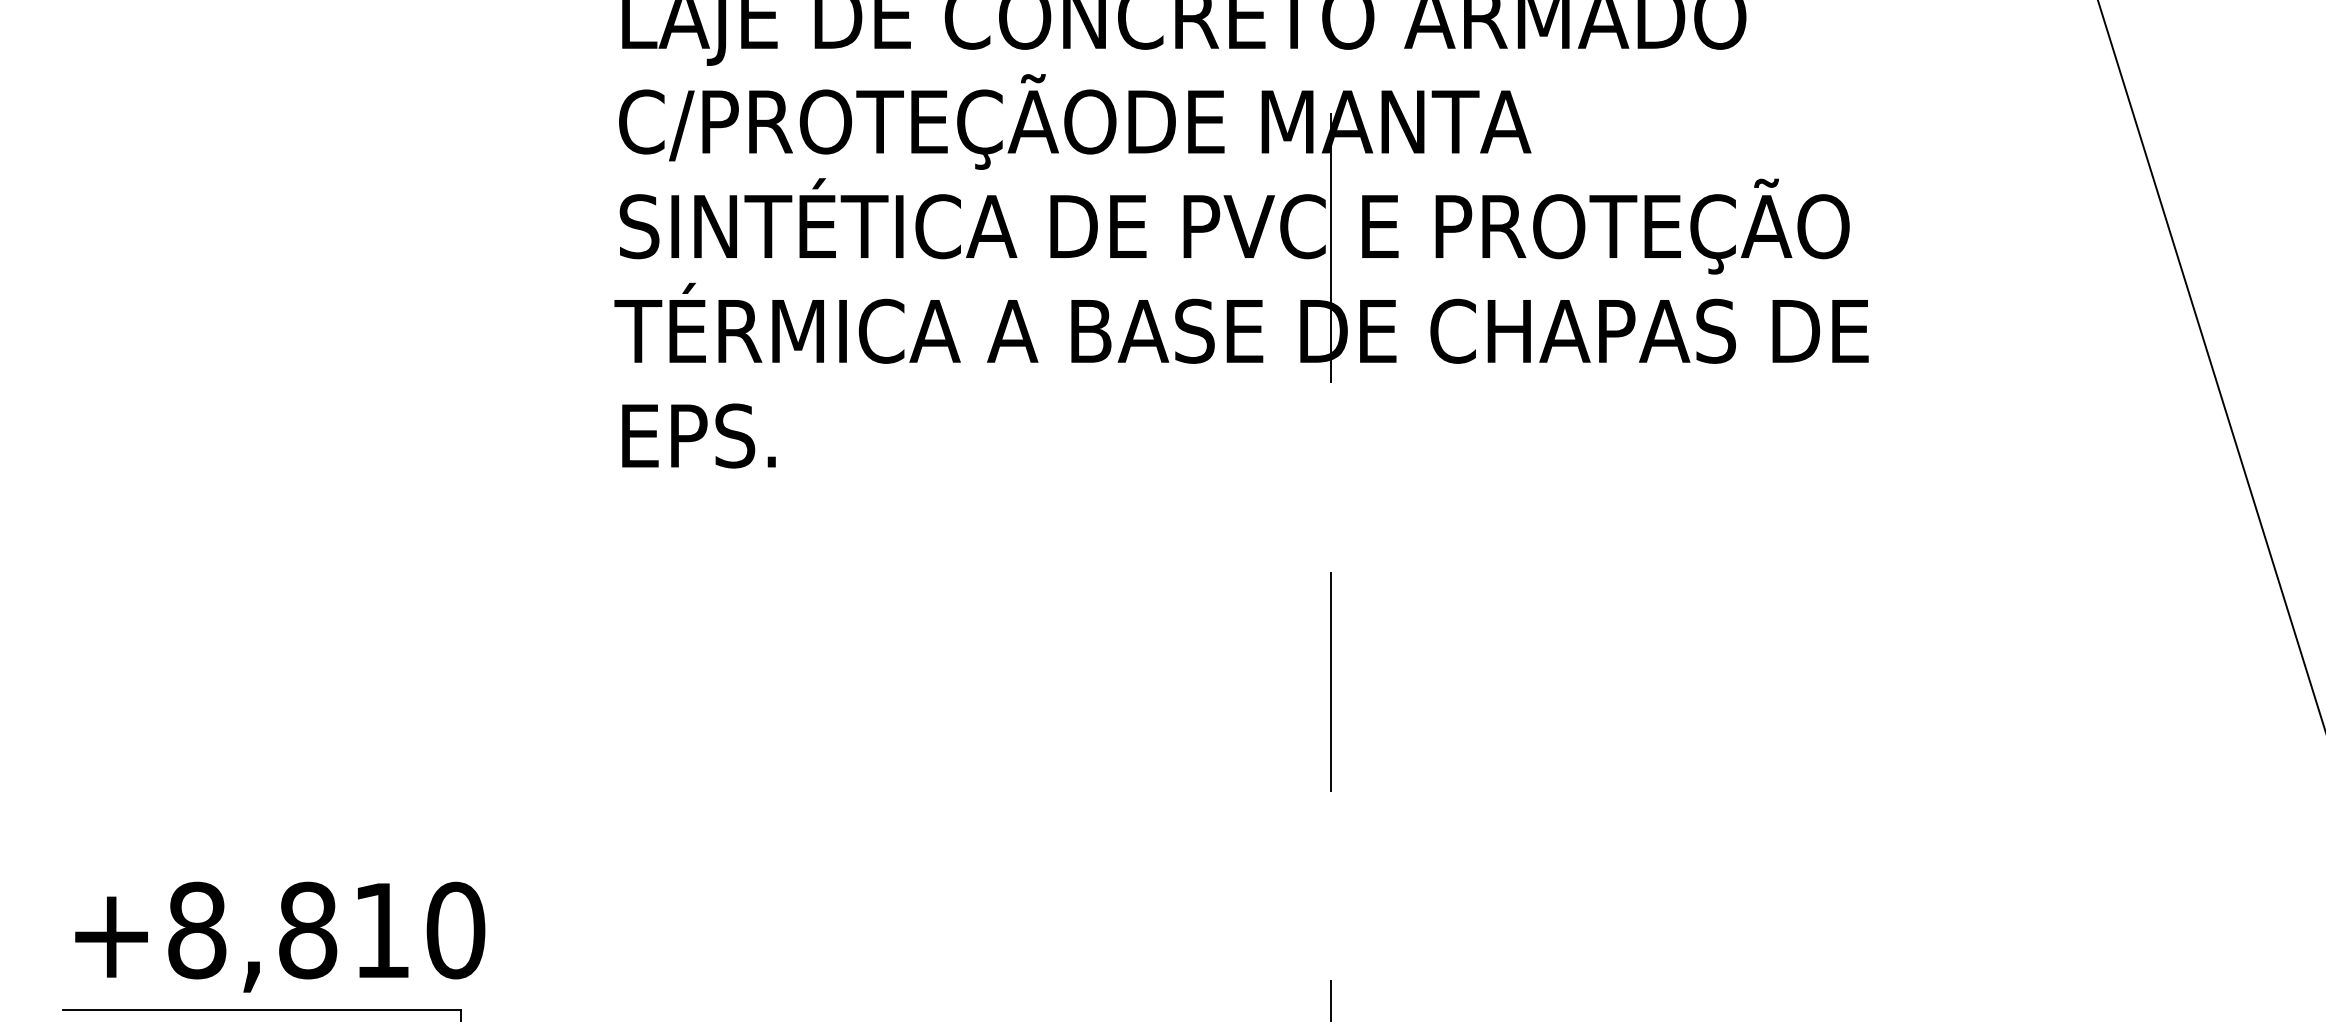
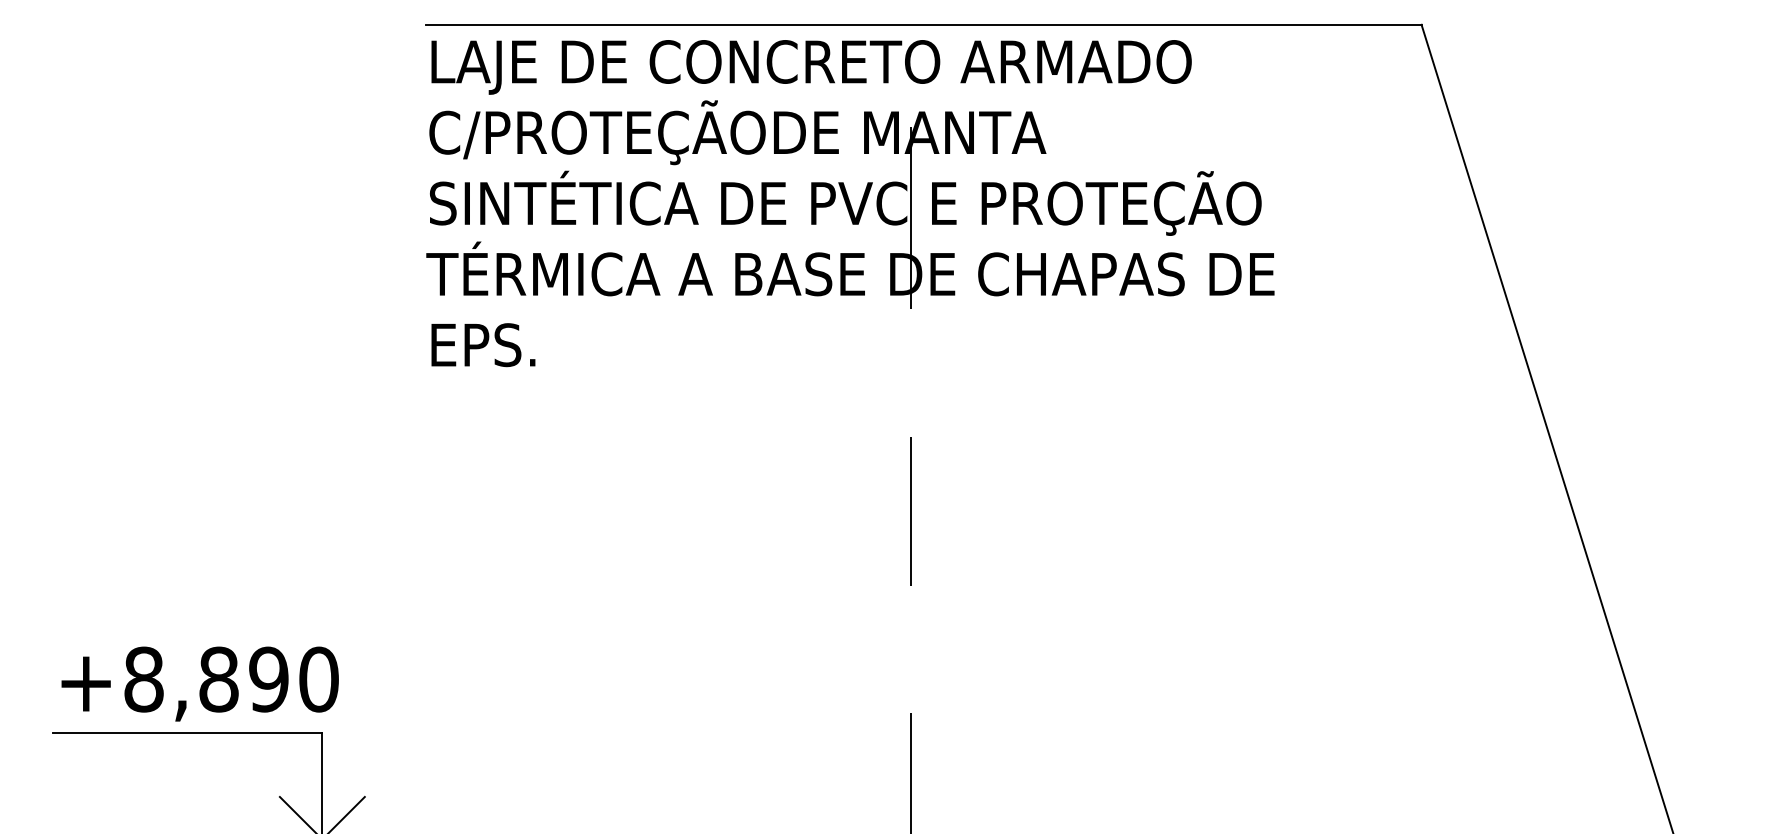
text: (381, 930) -> (268, 679), +8,810 -> +8,890

